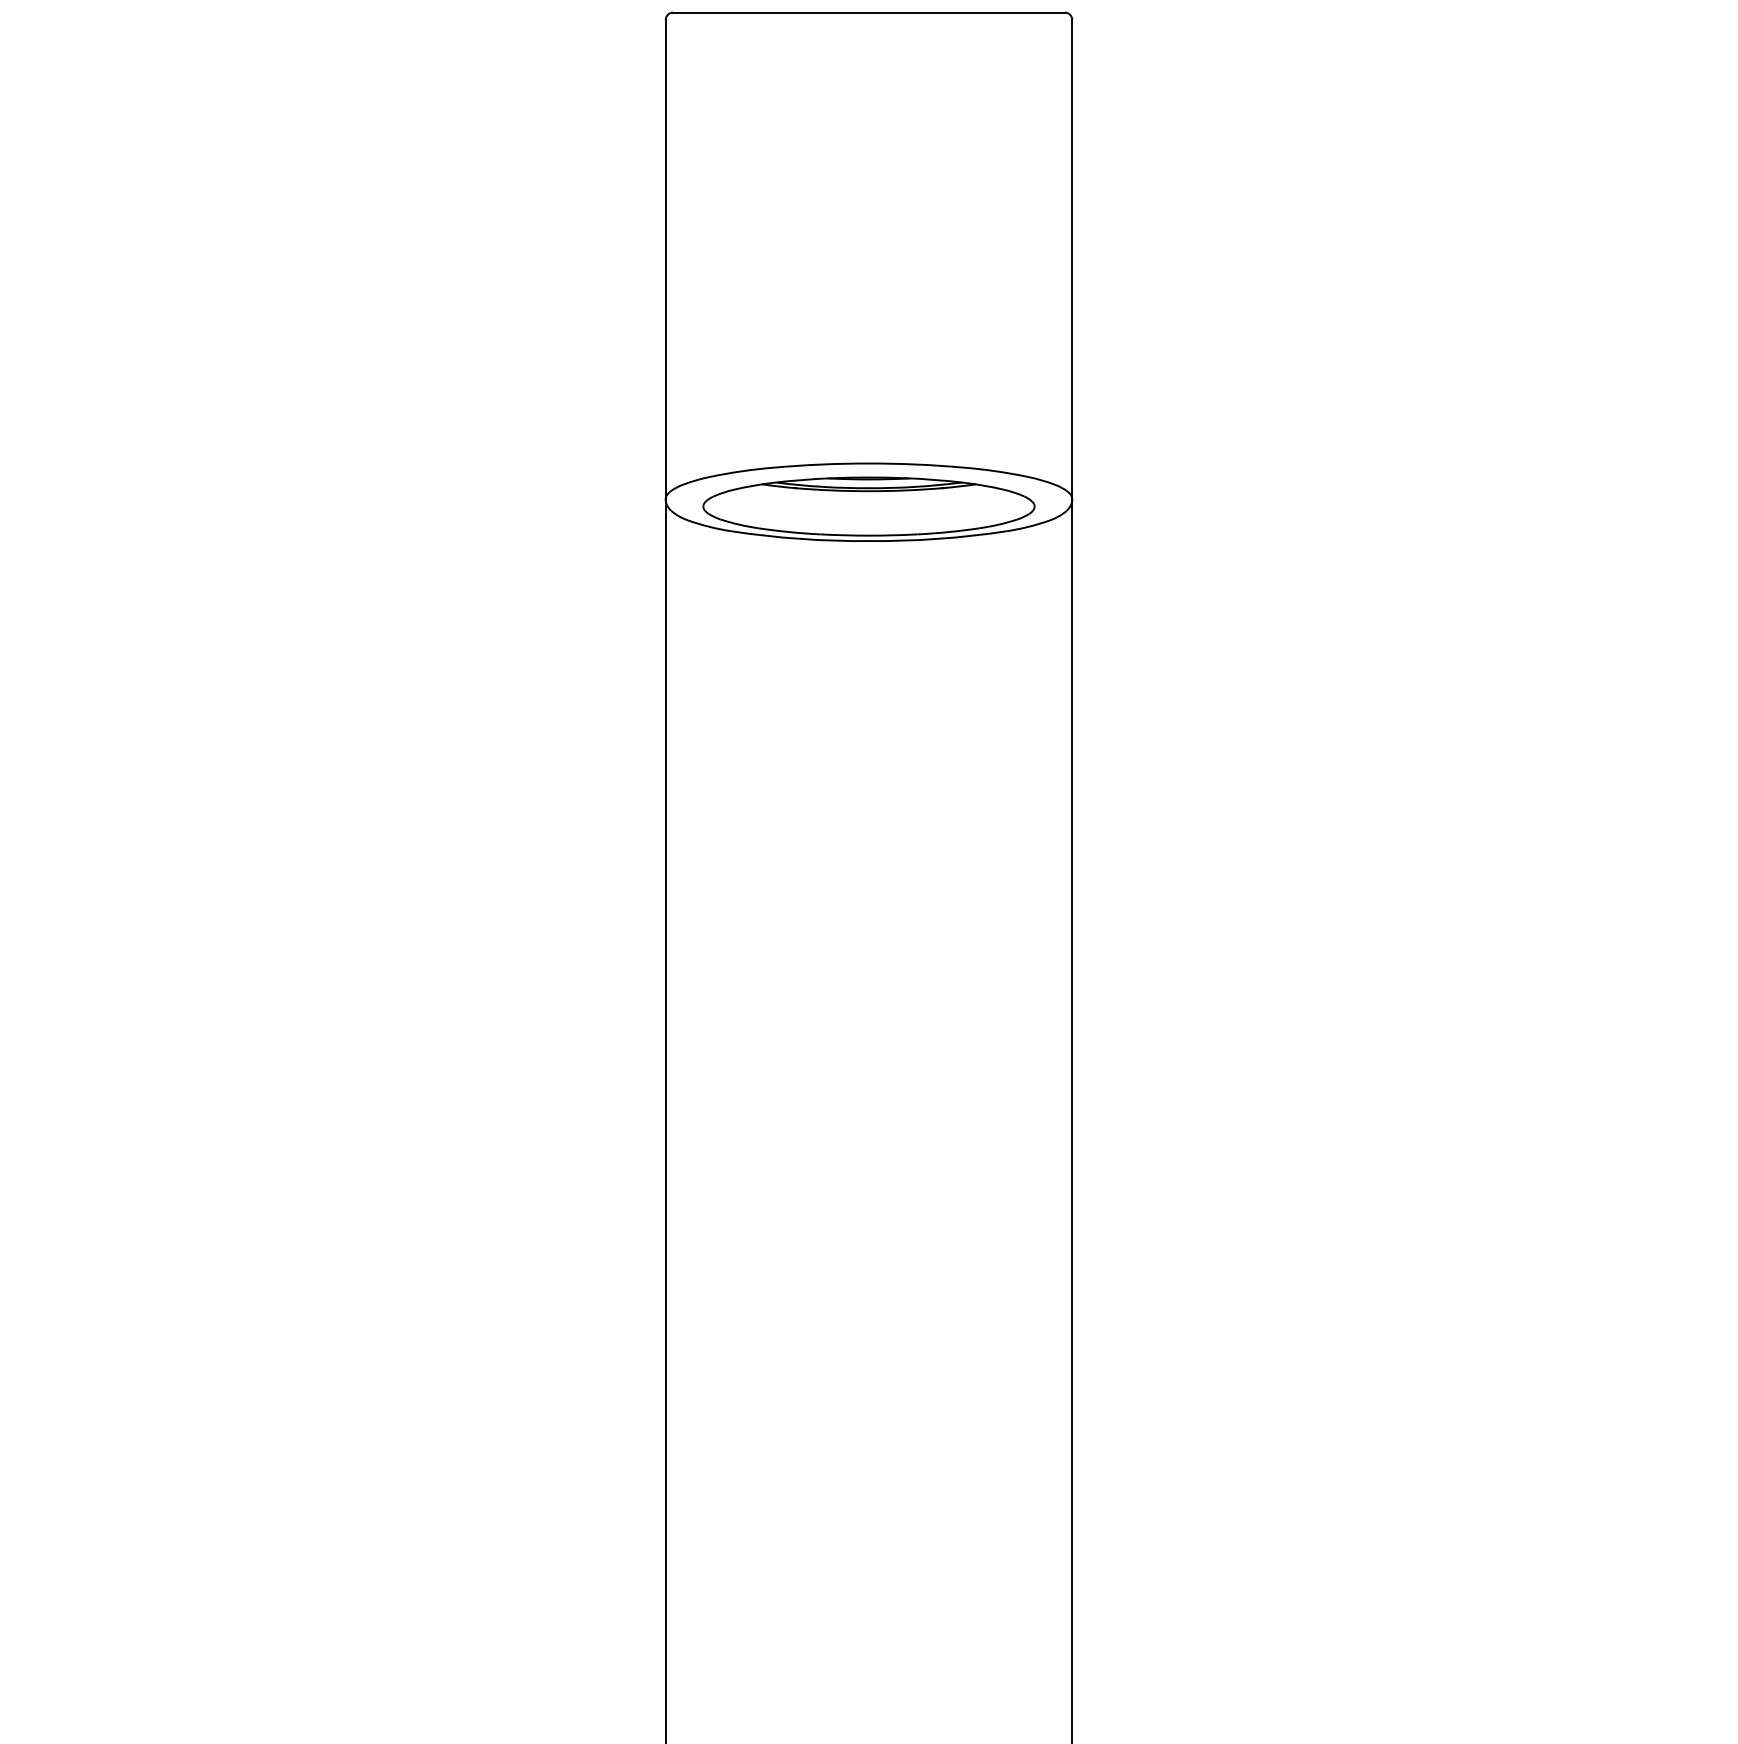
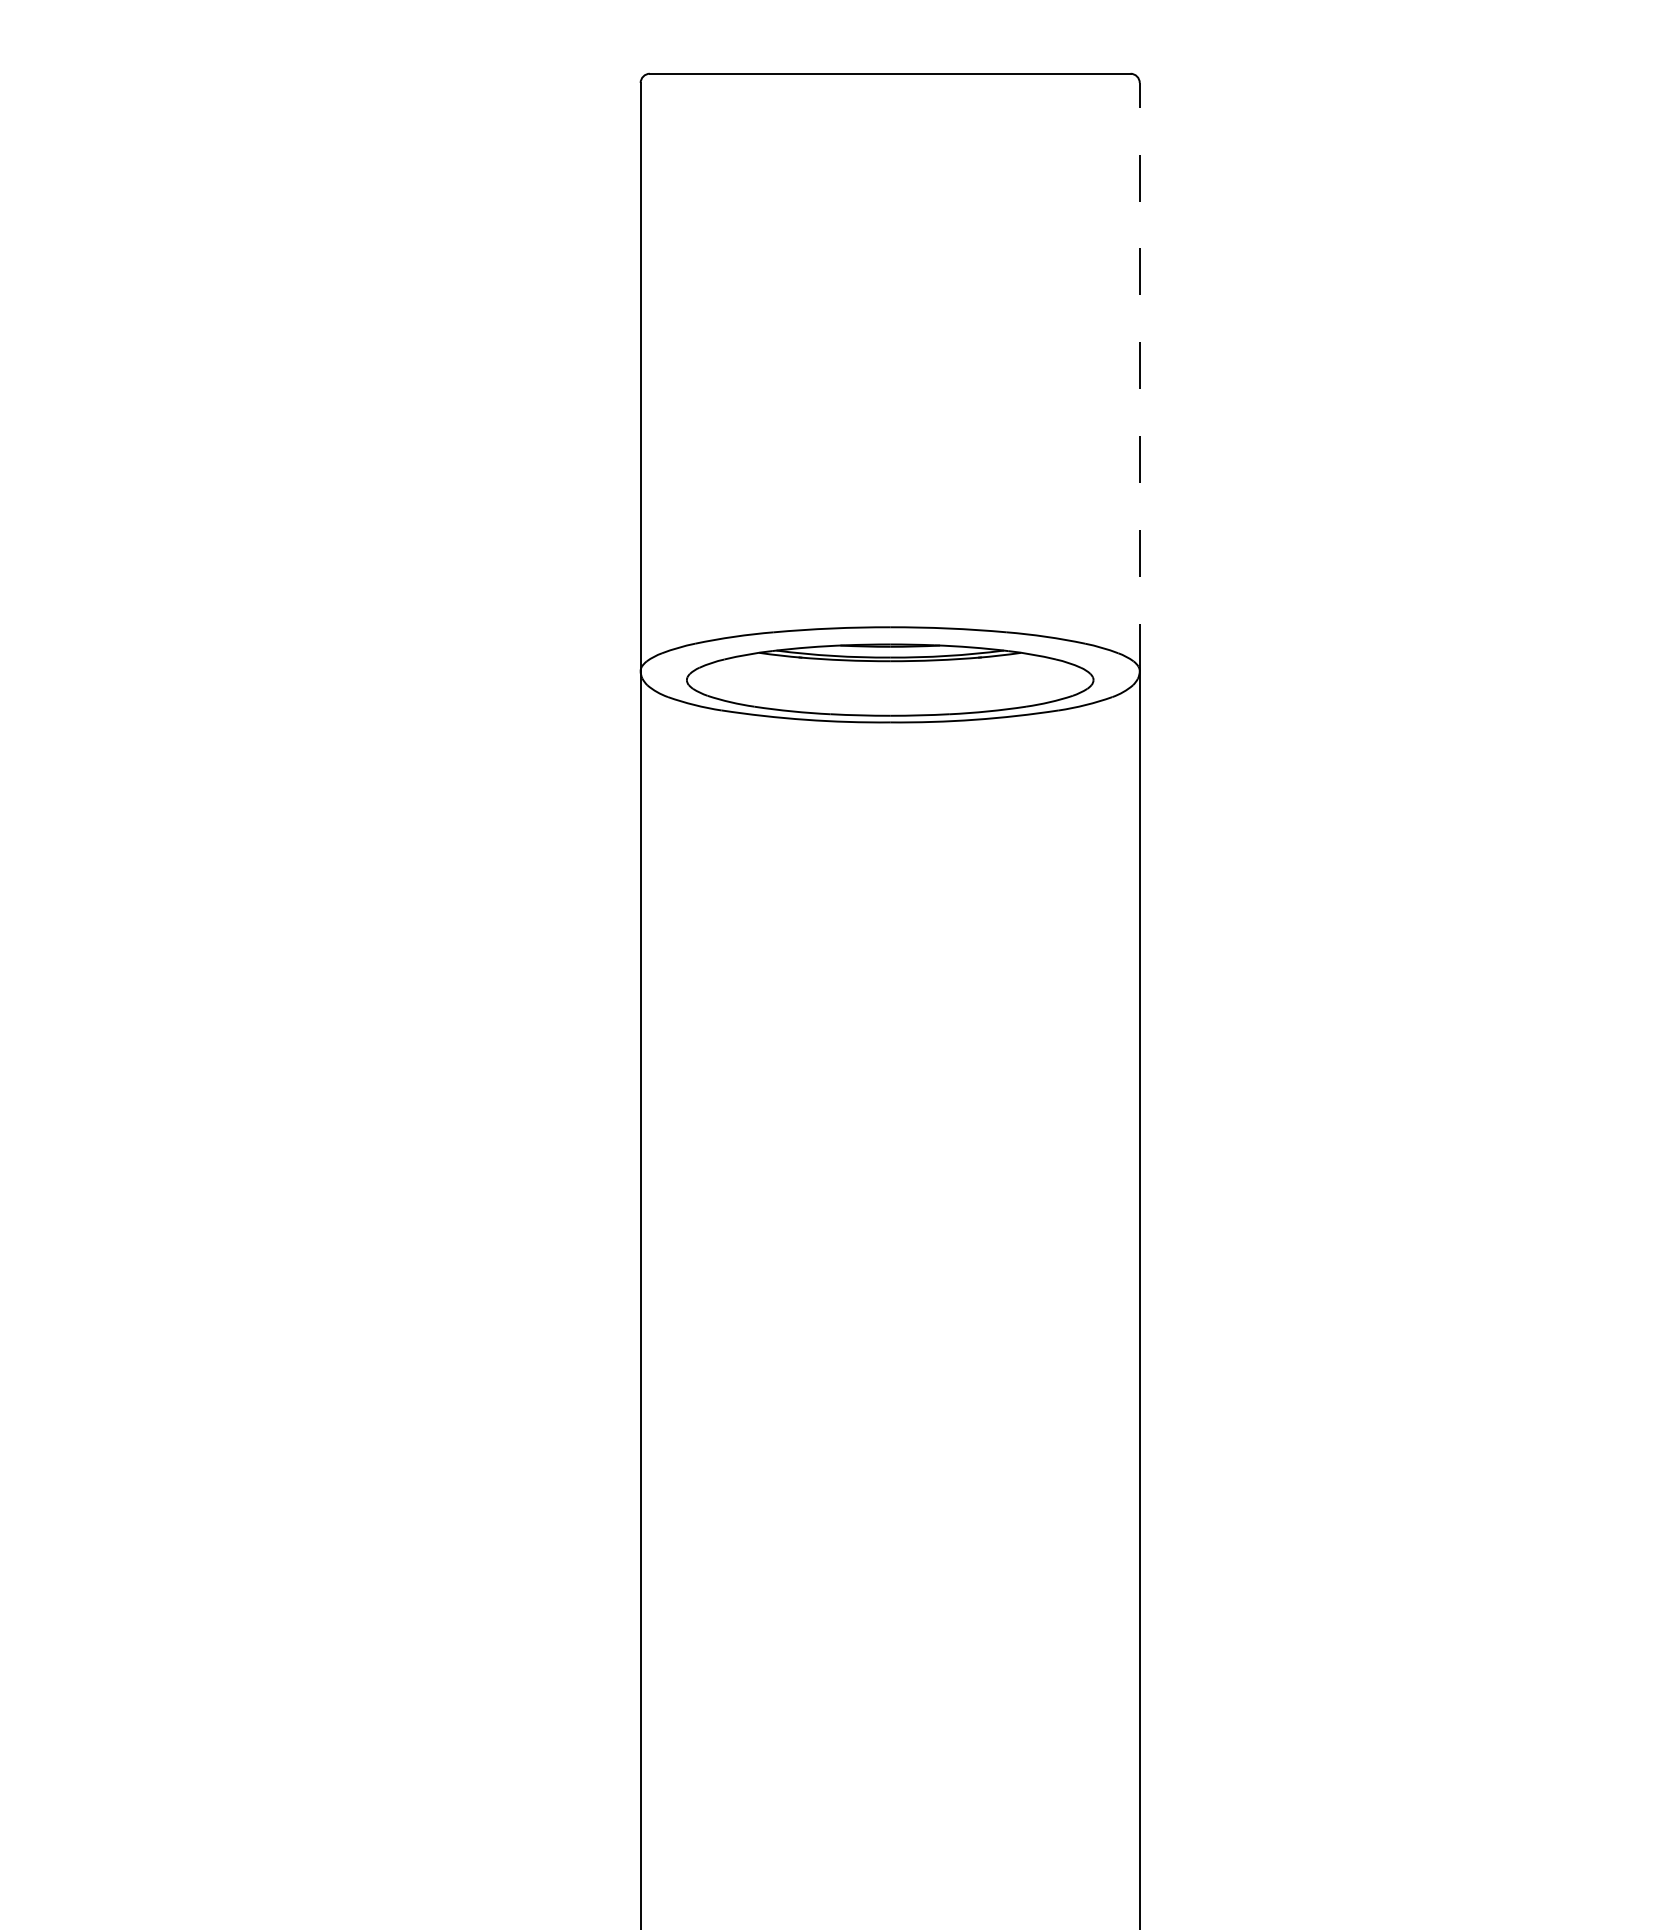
line: (1072, 259) -> (1139, 376), solid -> dashed

